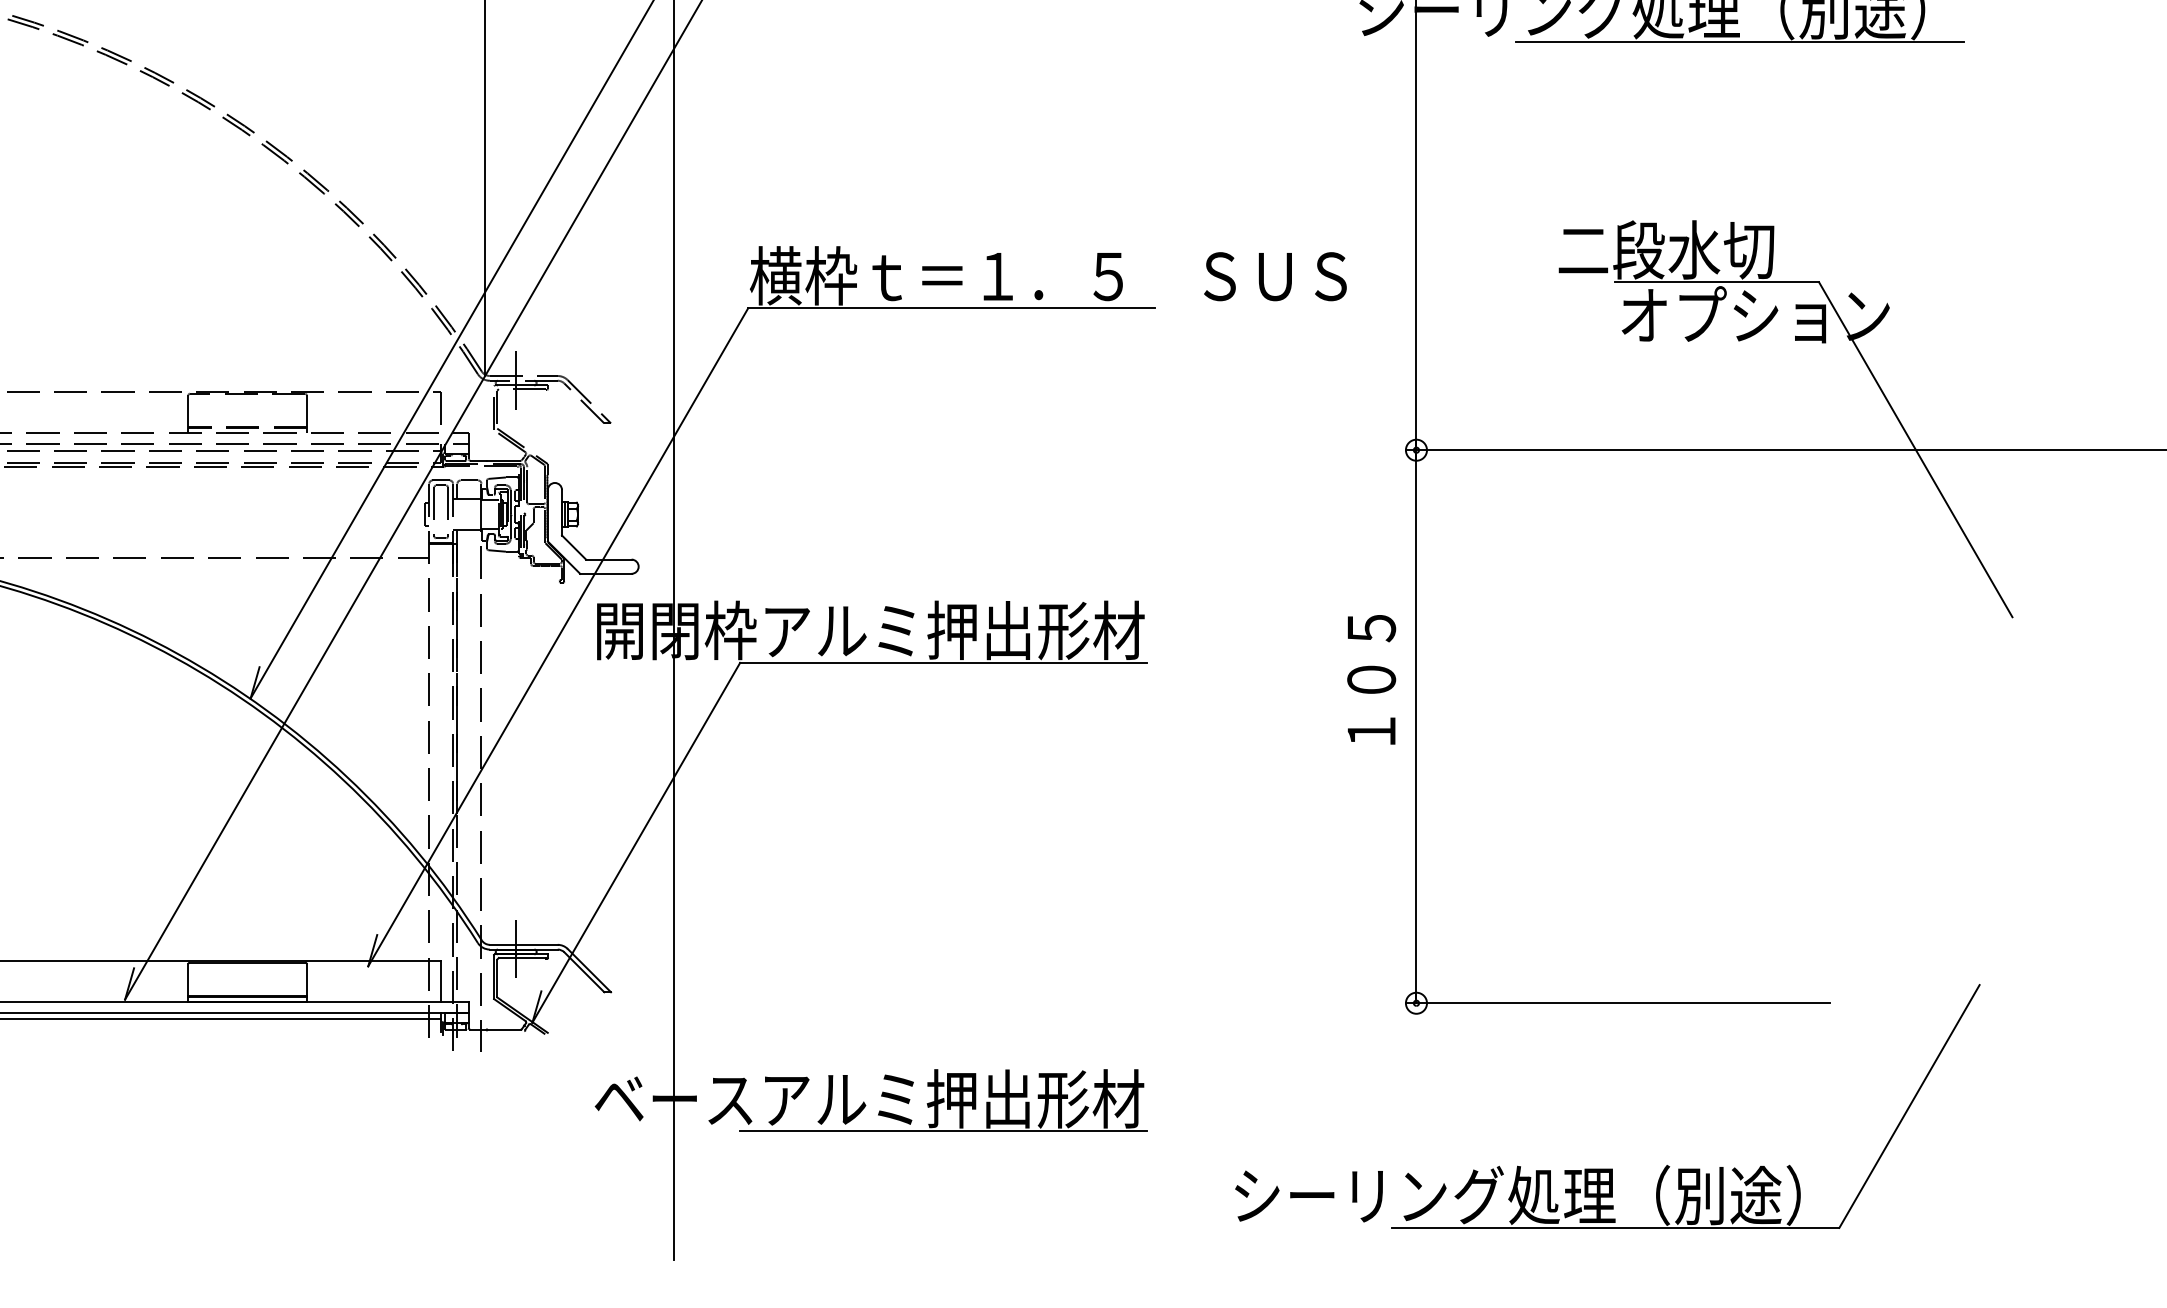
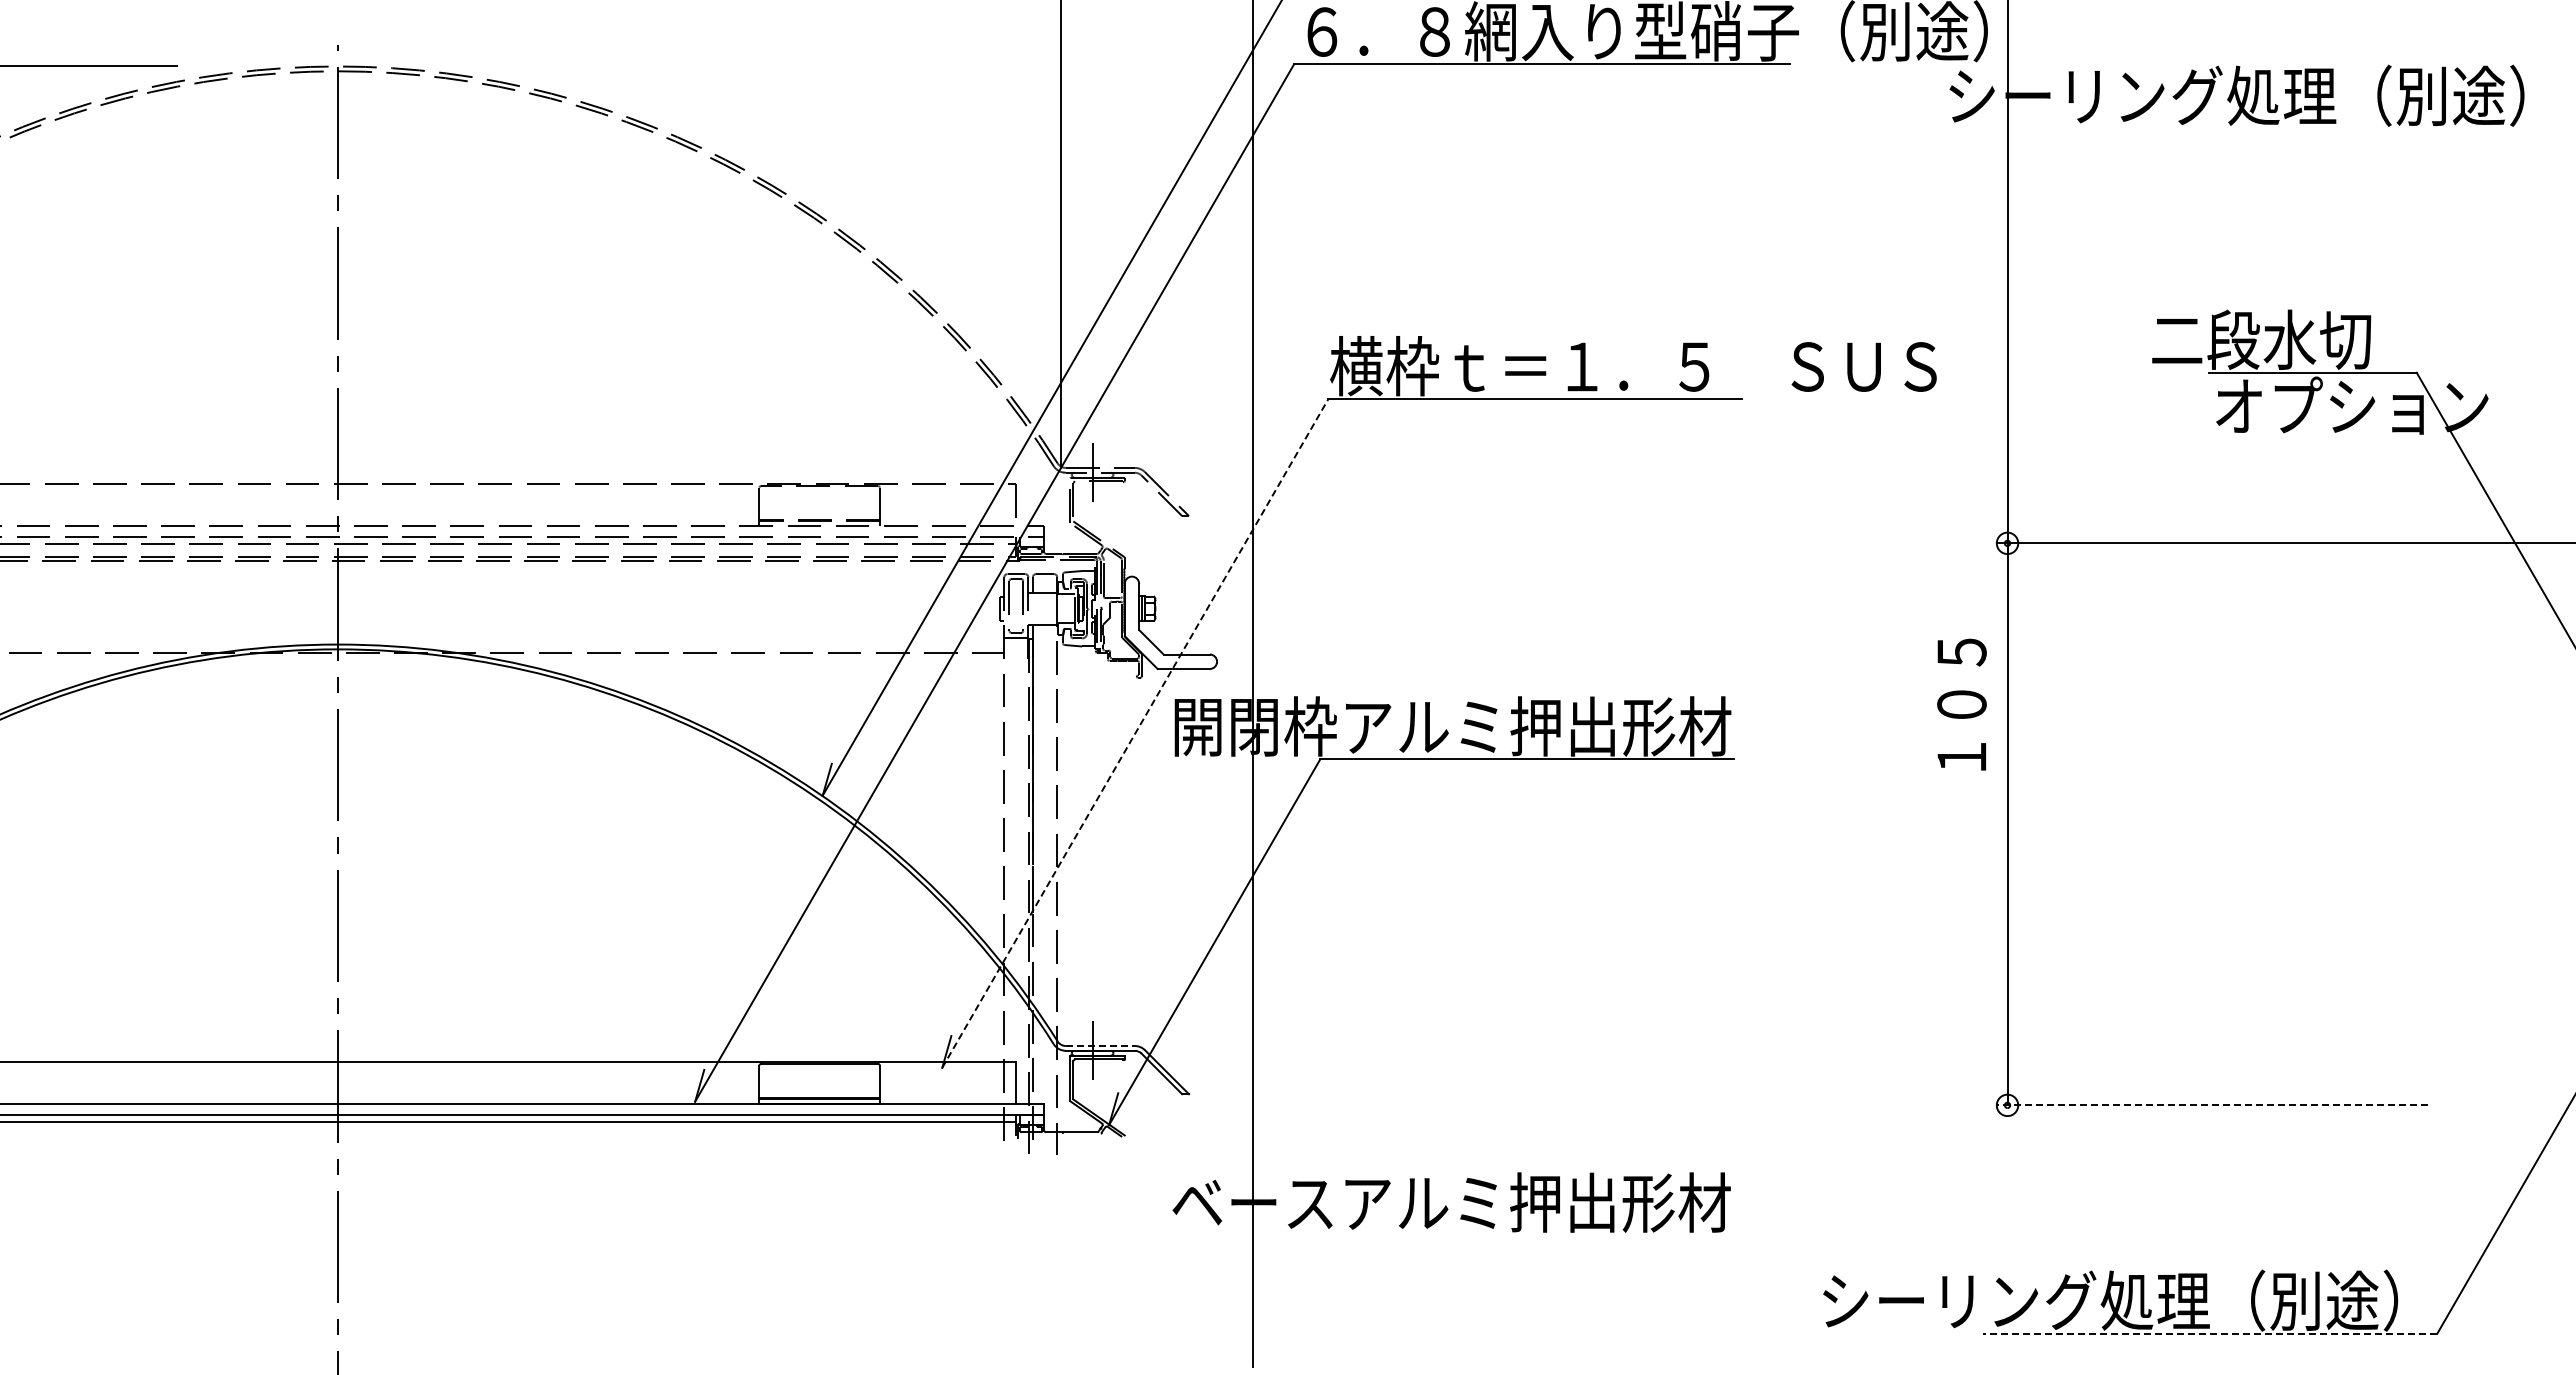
line: (1739, 42) -> (2335, 128), removed
line: (558, 637) -> (1135, 733), solid -> dashed
text: (1371, 679) -> (1961, 704), moved
line: (523, 945) -> (1100, 1046), solid -> dashed
line: (1617, 1003) -> (2211, 1105), solid -> dashed
line: (943, 1131) -> (1526, 1235), removed
line: (1615, 1227) -> (2209, 1333), solid -> dashed

